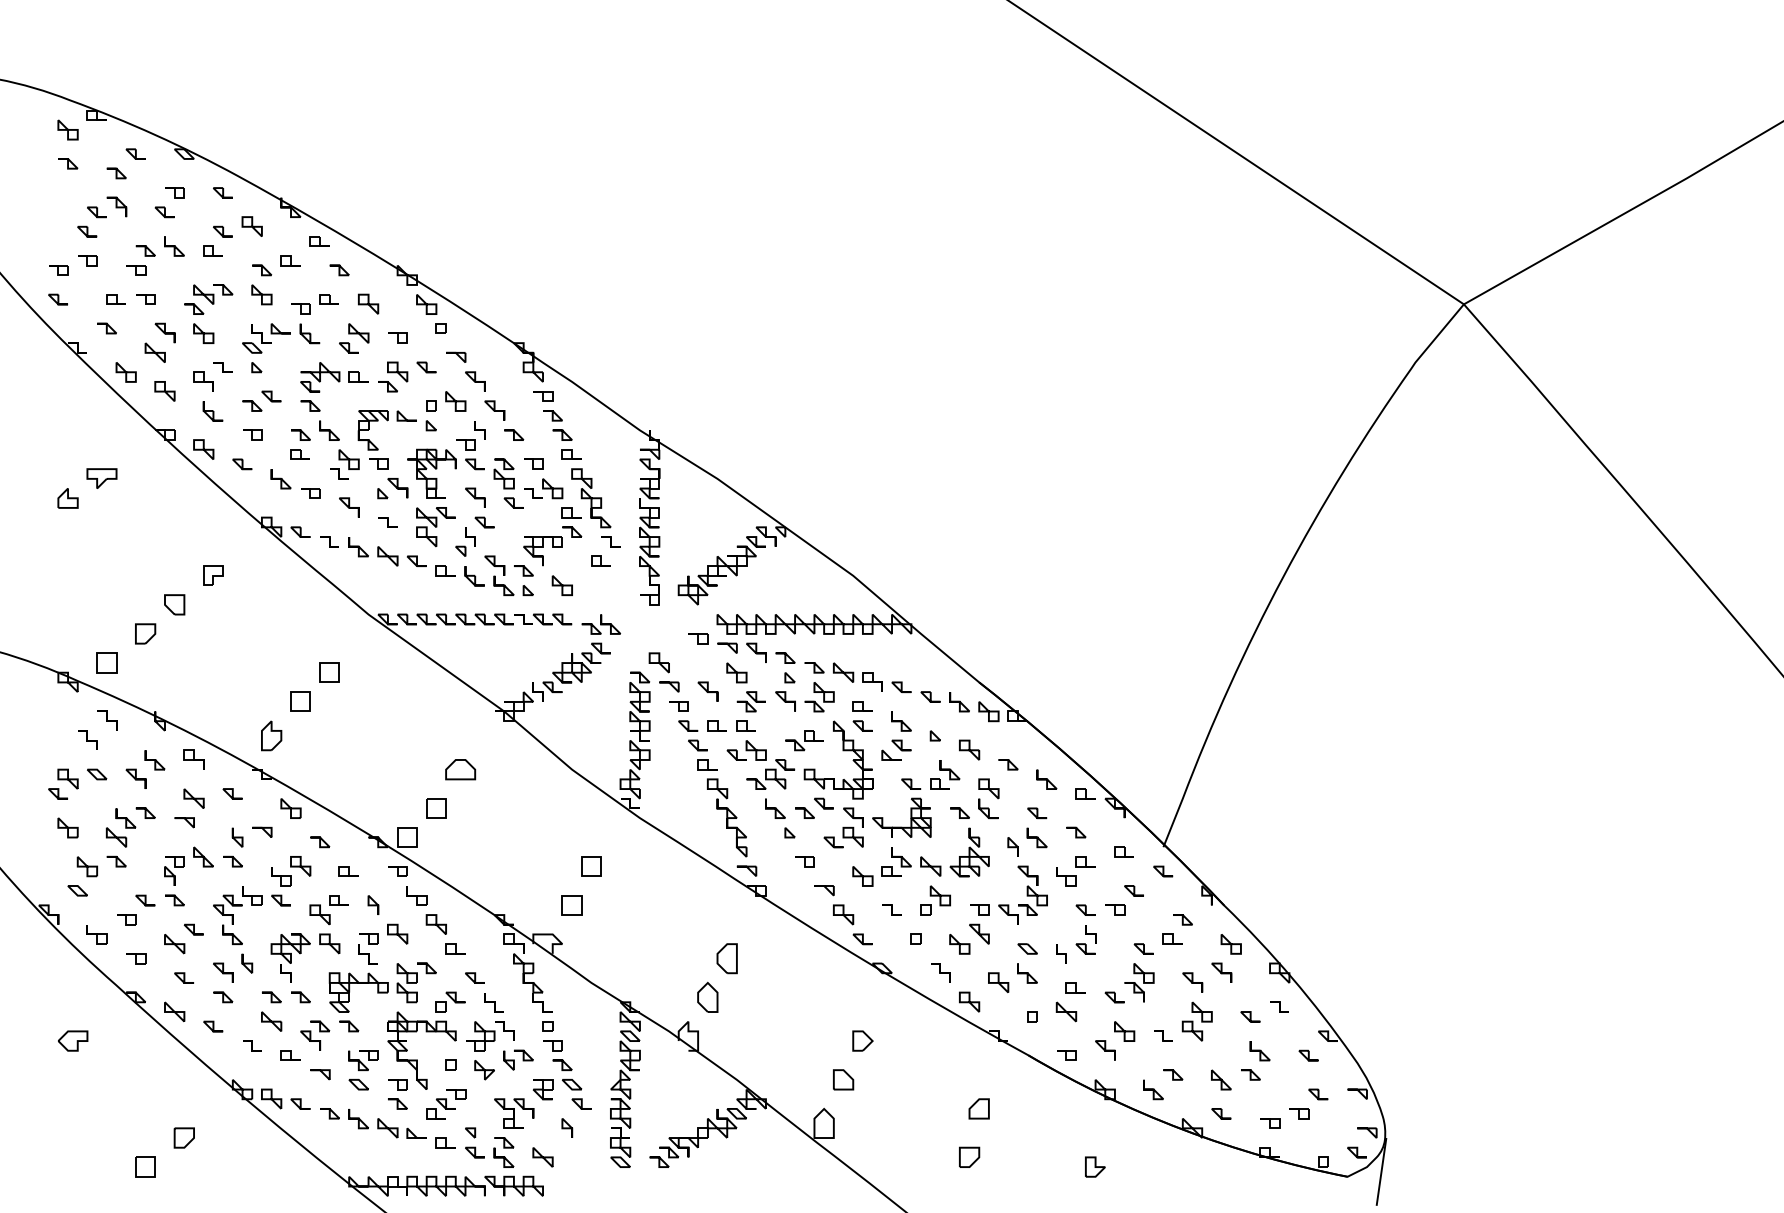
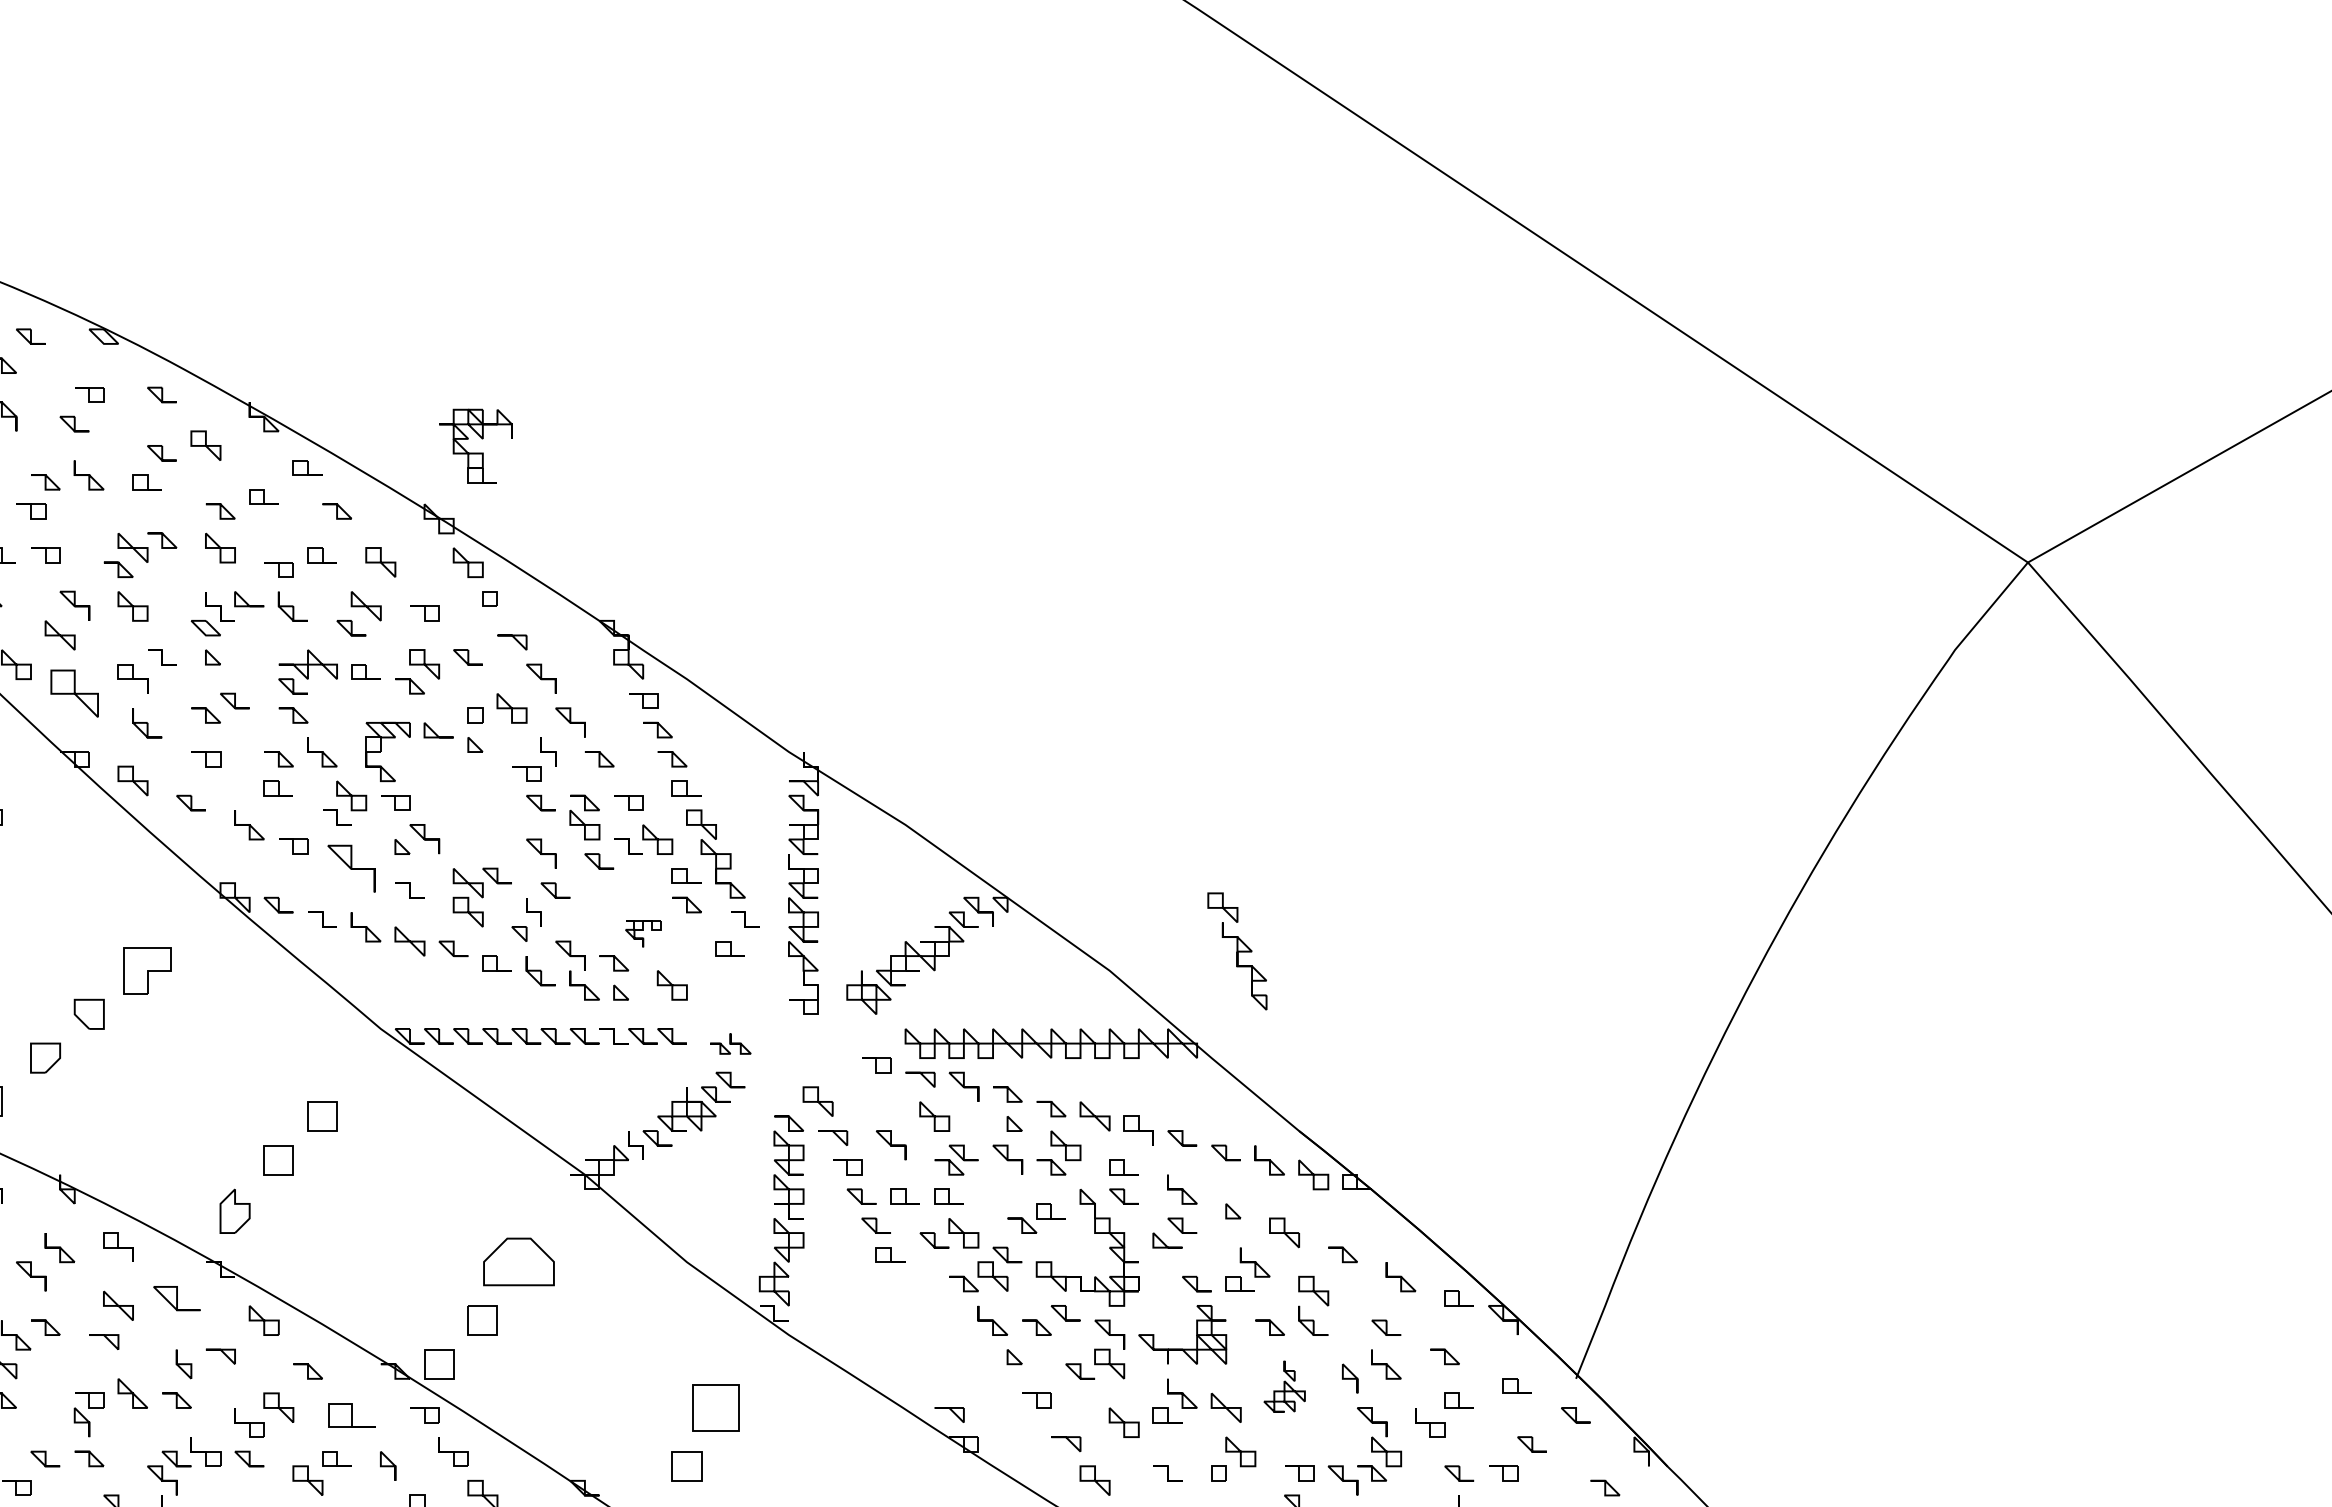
part: (164, 391) -> (74, 693), size x1.6
part: (431, 473) -> (475, 445), moved
part: (349, 507) -> (352, 867), size x1.6
part: (542, 551) -> (642, 934), size x0.6
part: (213, 575) -> (147, 970), size x1.6
part: (600, 624) -> (729, 1043), size x0.7
part: (460, 769) -> (519, 1261), size x1.6
part: (232, 793) -> (176, 1298), size x1.6
part: (727, 817) -> (1237, 950), moved
part: (969, 852) -> (1284, 1386), size x0.7
part: (591, 866) -> (716, 1407), size x1.6
part: (348, 871) -> (350, 1415), size x1.6

